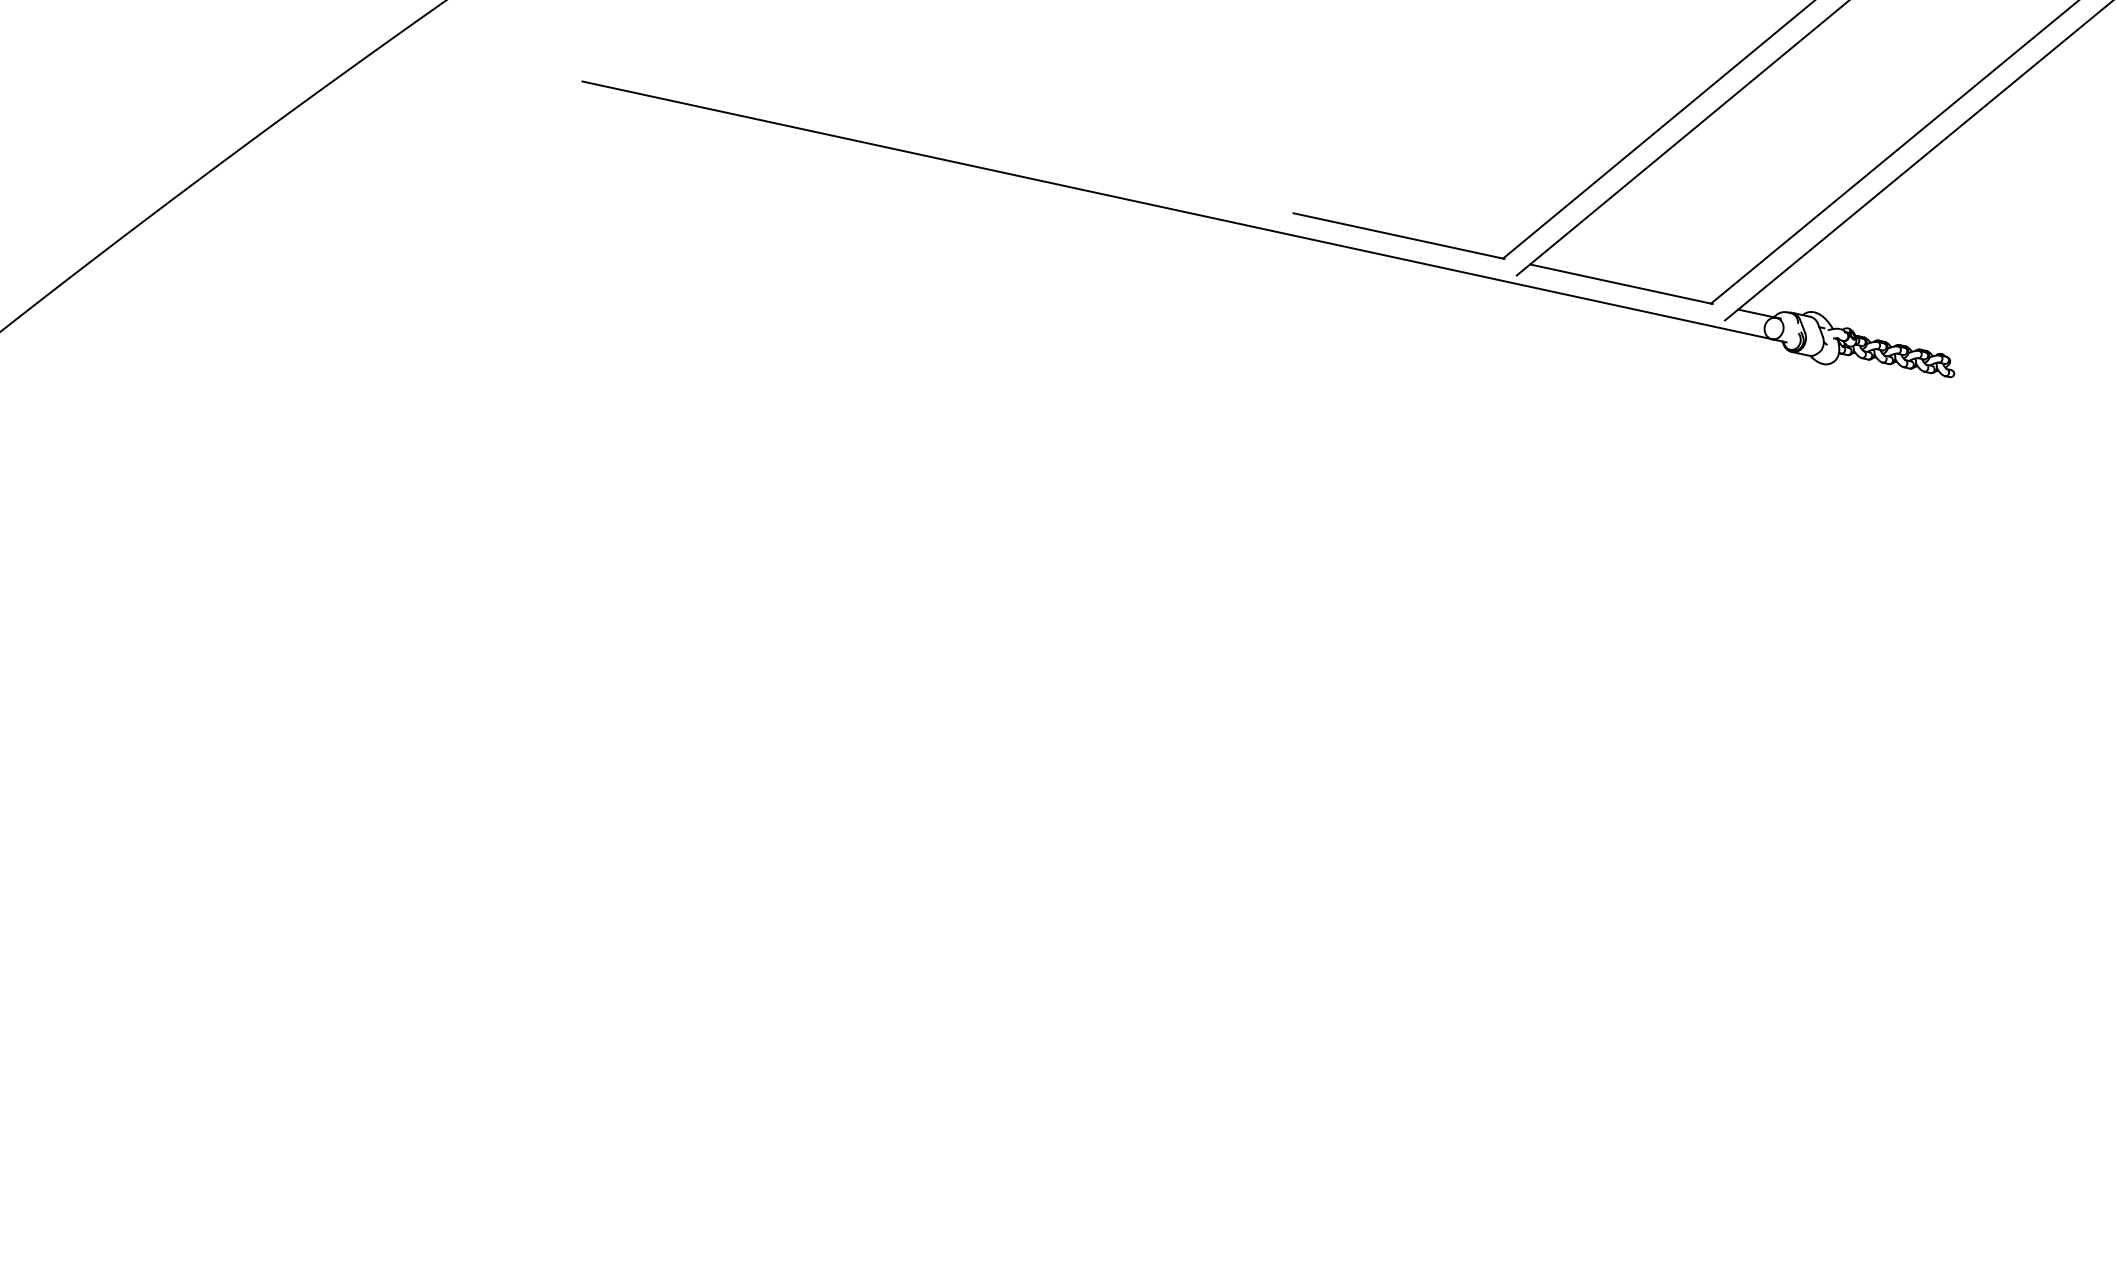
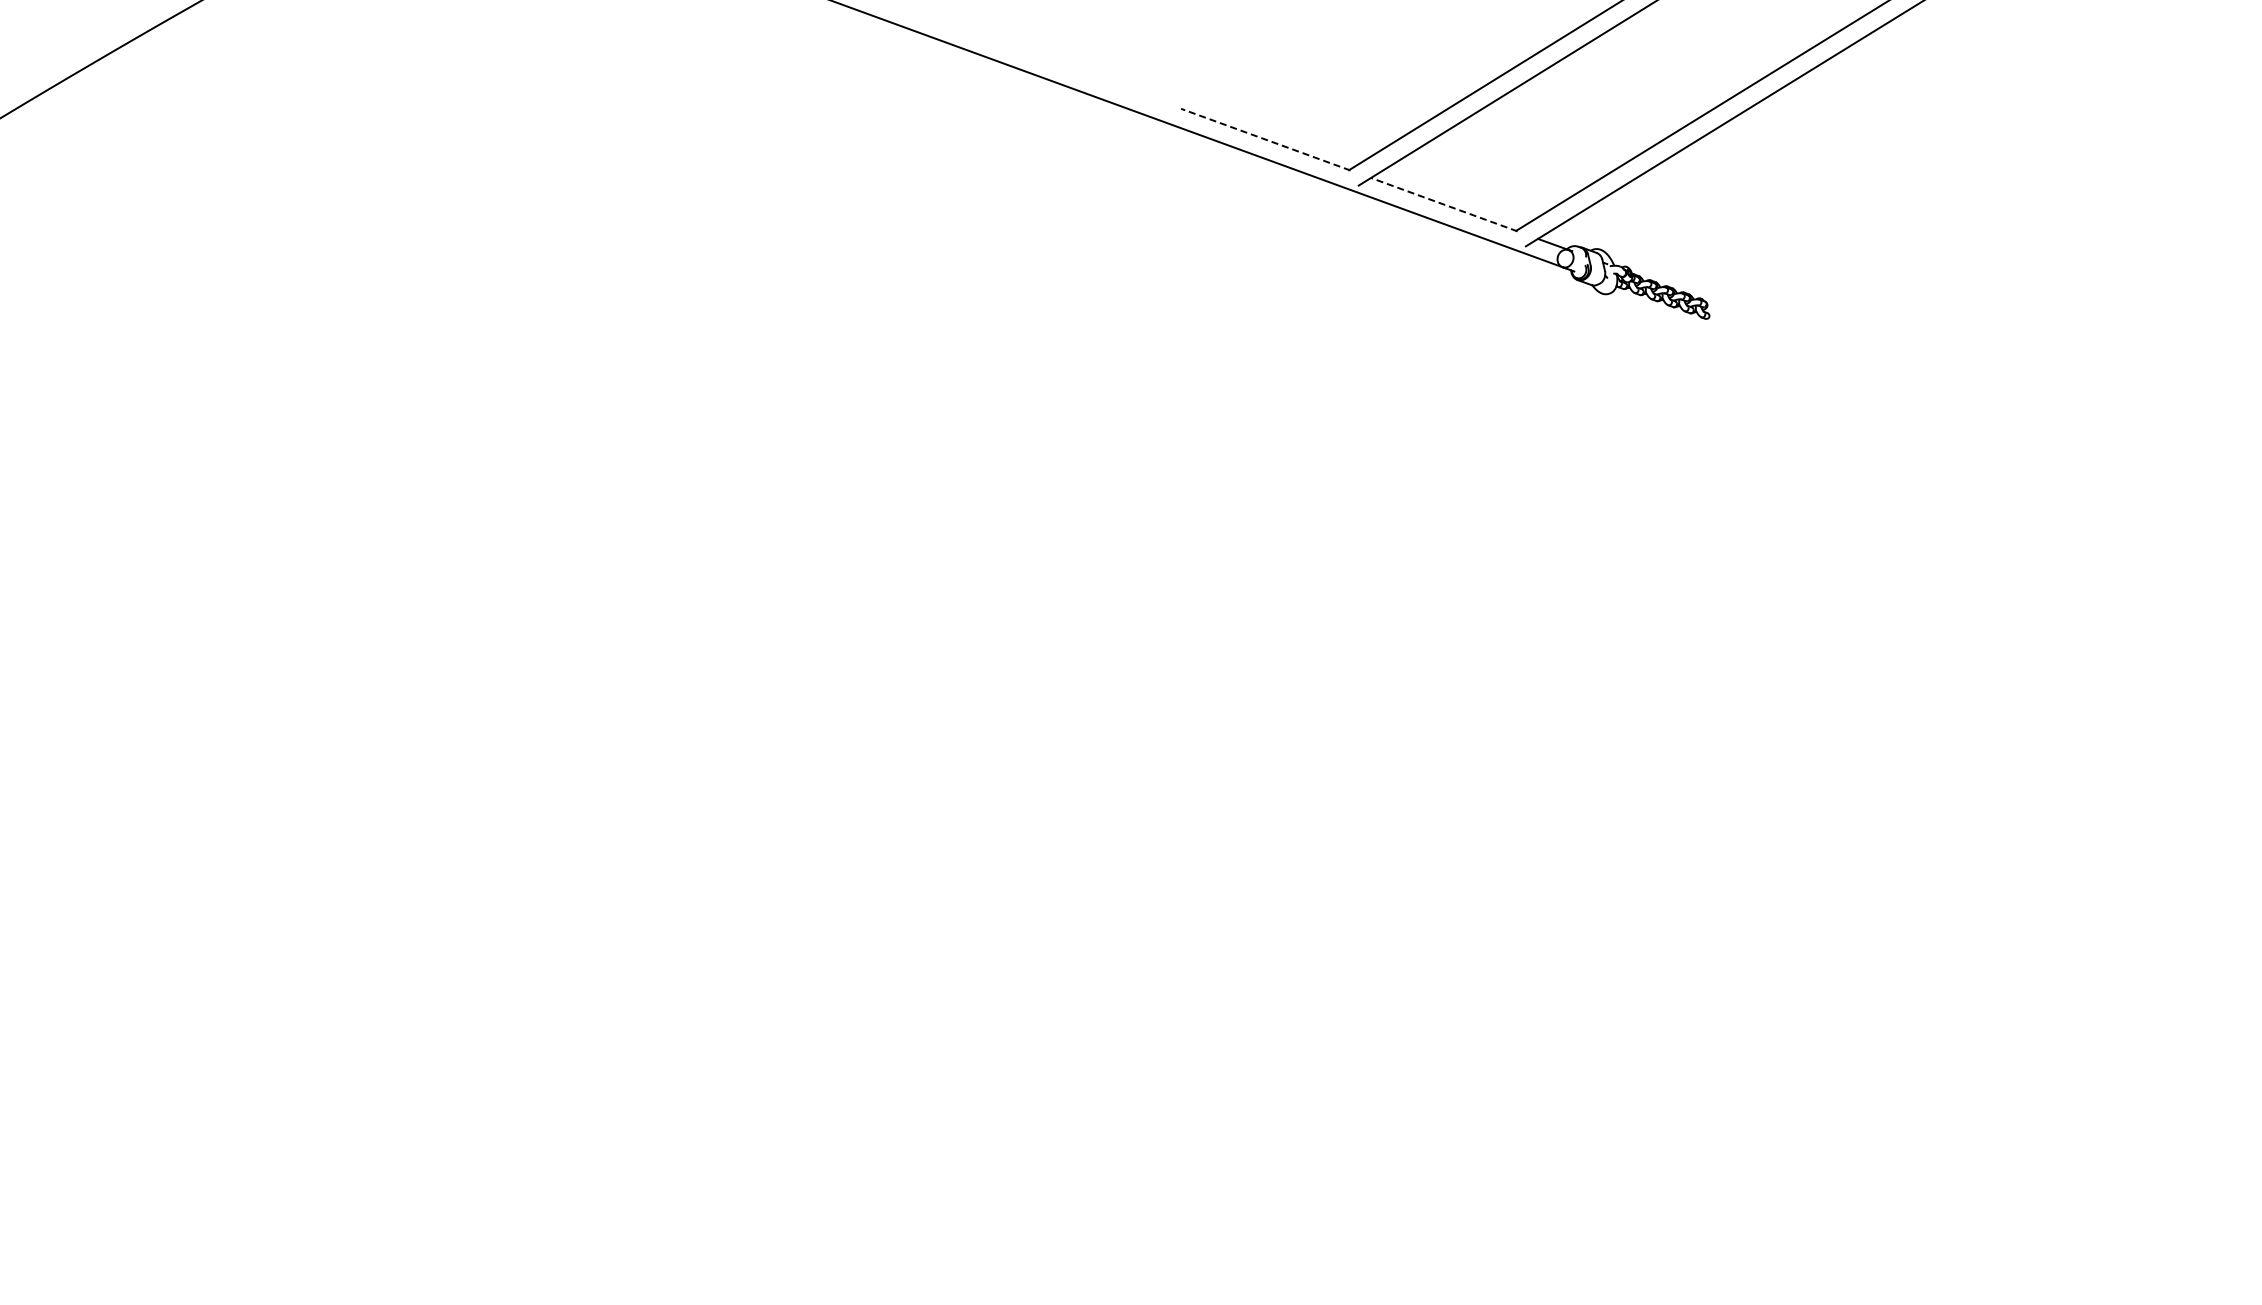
line: (1398, 235) -> (1265, 139), solid -> dashed
line: (1620, 284) -> (1443, 204), solid -> dashed

